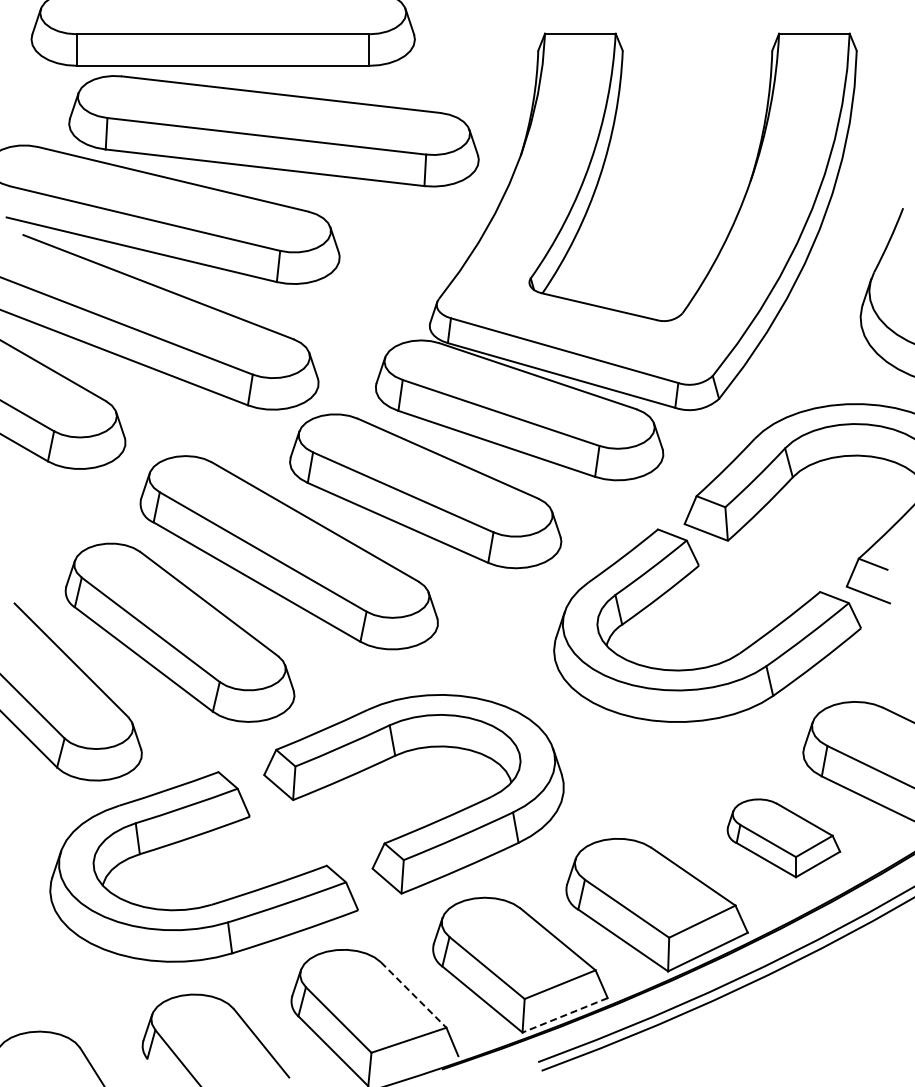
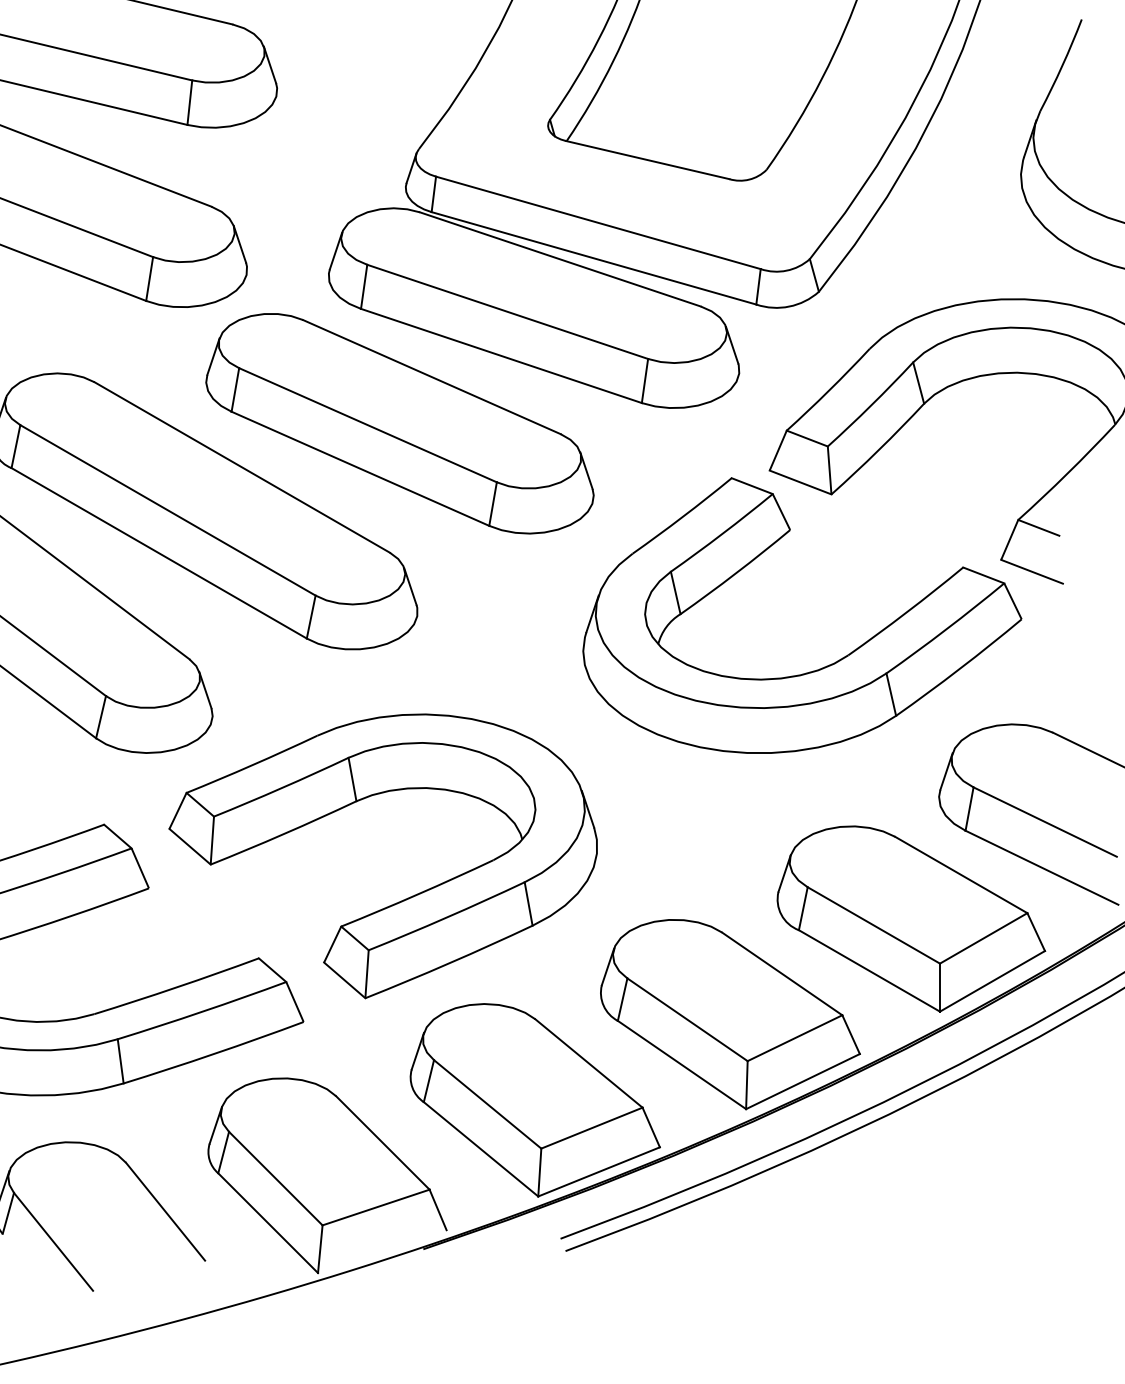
part: (783, 838) -> (910, 919), size x1.67
line: (414, 995) -> (383, 1143), dashed -> solid
line: (565, 1015) -> (599, 1172), dashed -> solid

